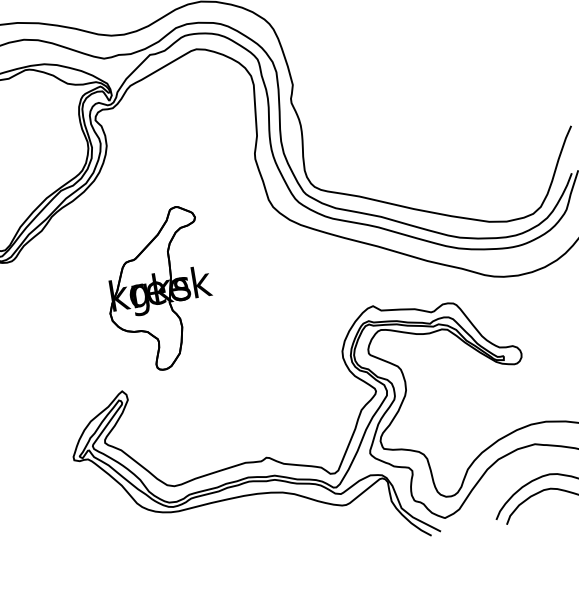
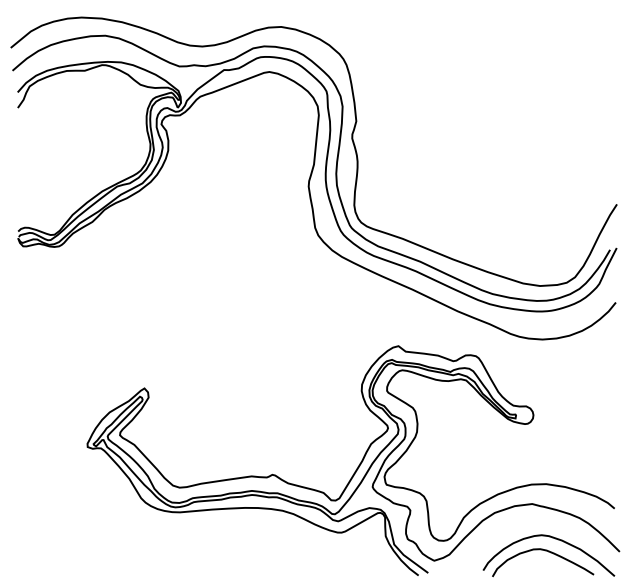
part: (158, 290) -> (195, 297), removed

